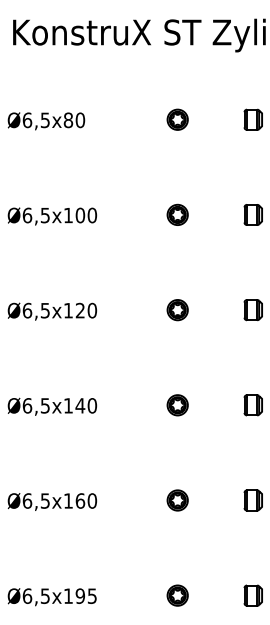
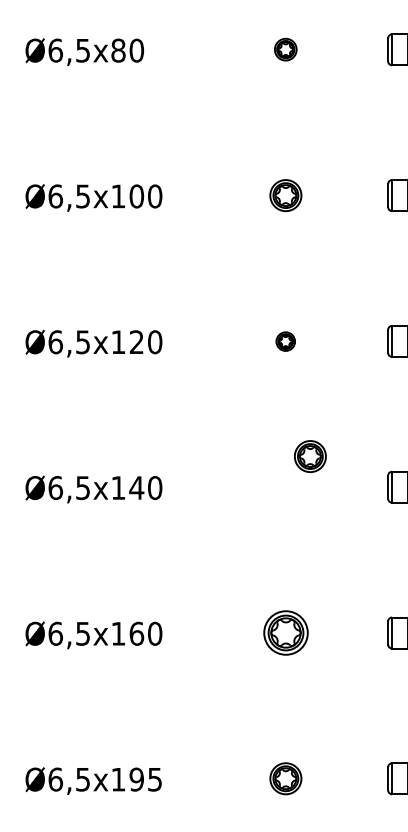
part: (177, 119) -> (285, 49), size x0.7
part: (177, 310) -> (285, 341), size x0.6
part: (177, 405) -> (310, 456), moved
part: (177, 500) -> (285, 633), size x1.4

